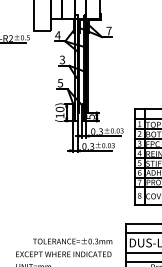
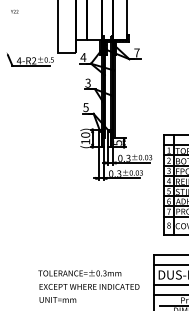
text: (72, 241) -> (79, 273), moved

